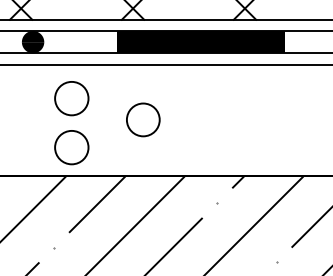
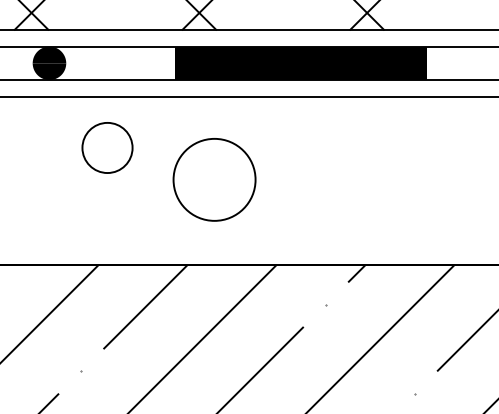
circle: (143, 119) -> (215, 179), size x1.67
circle: (71, 147) -> (107, 221), removed

